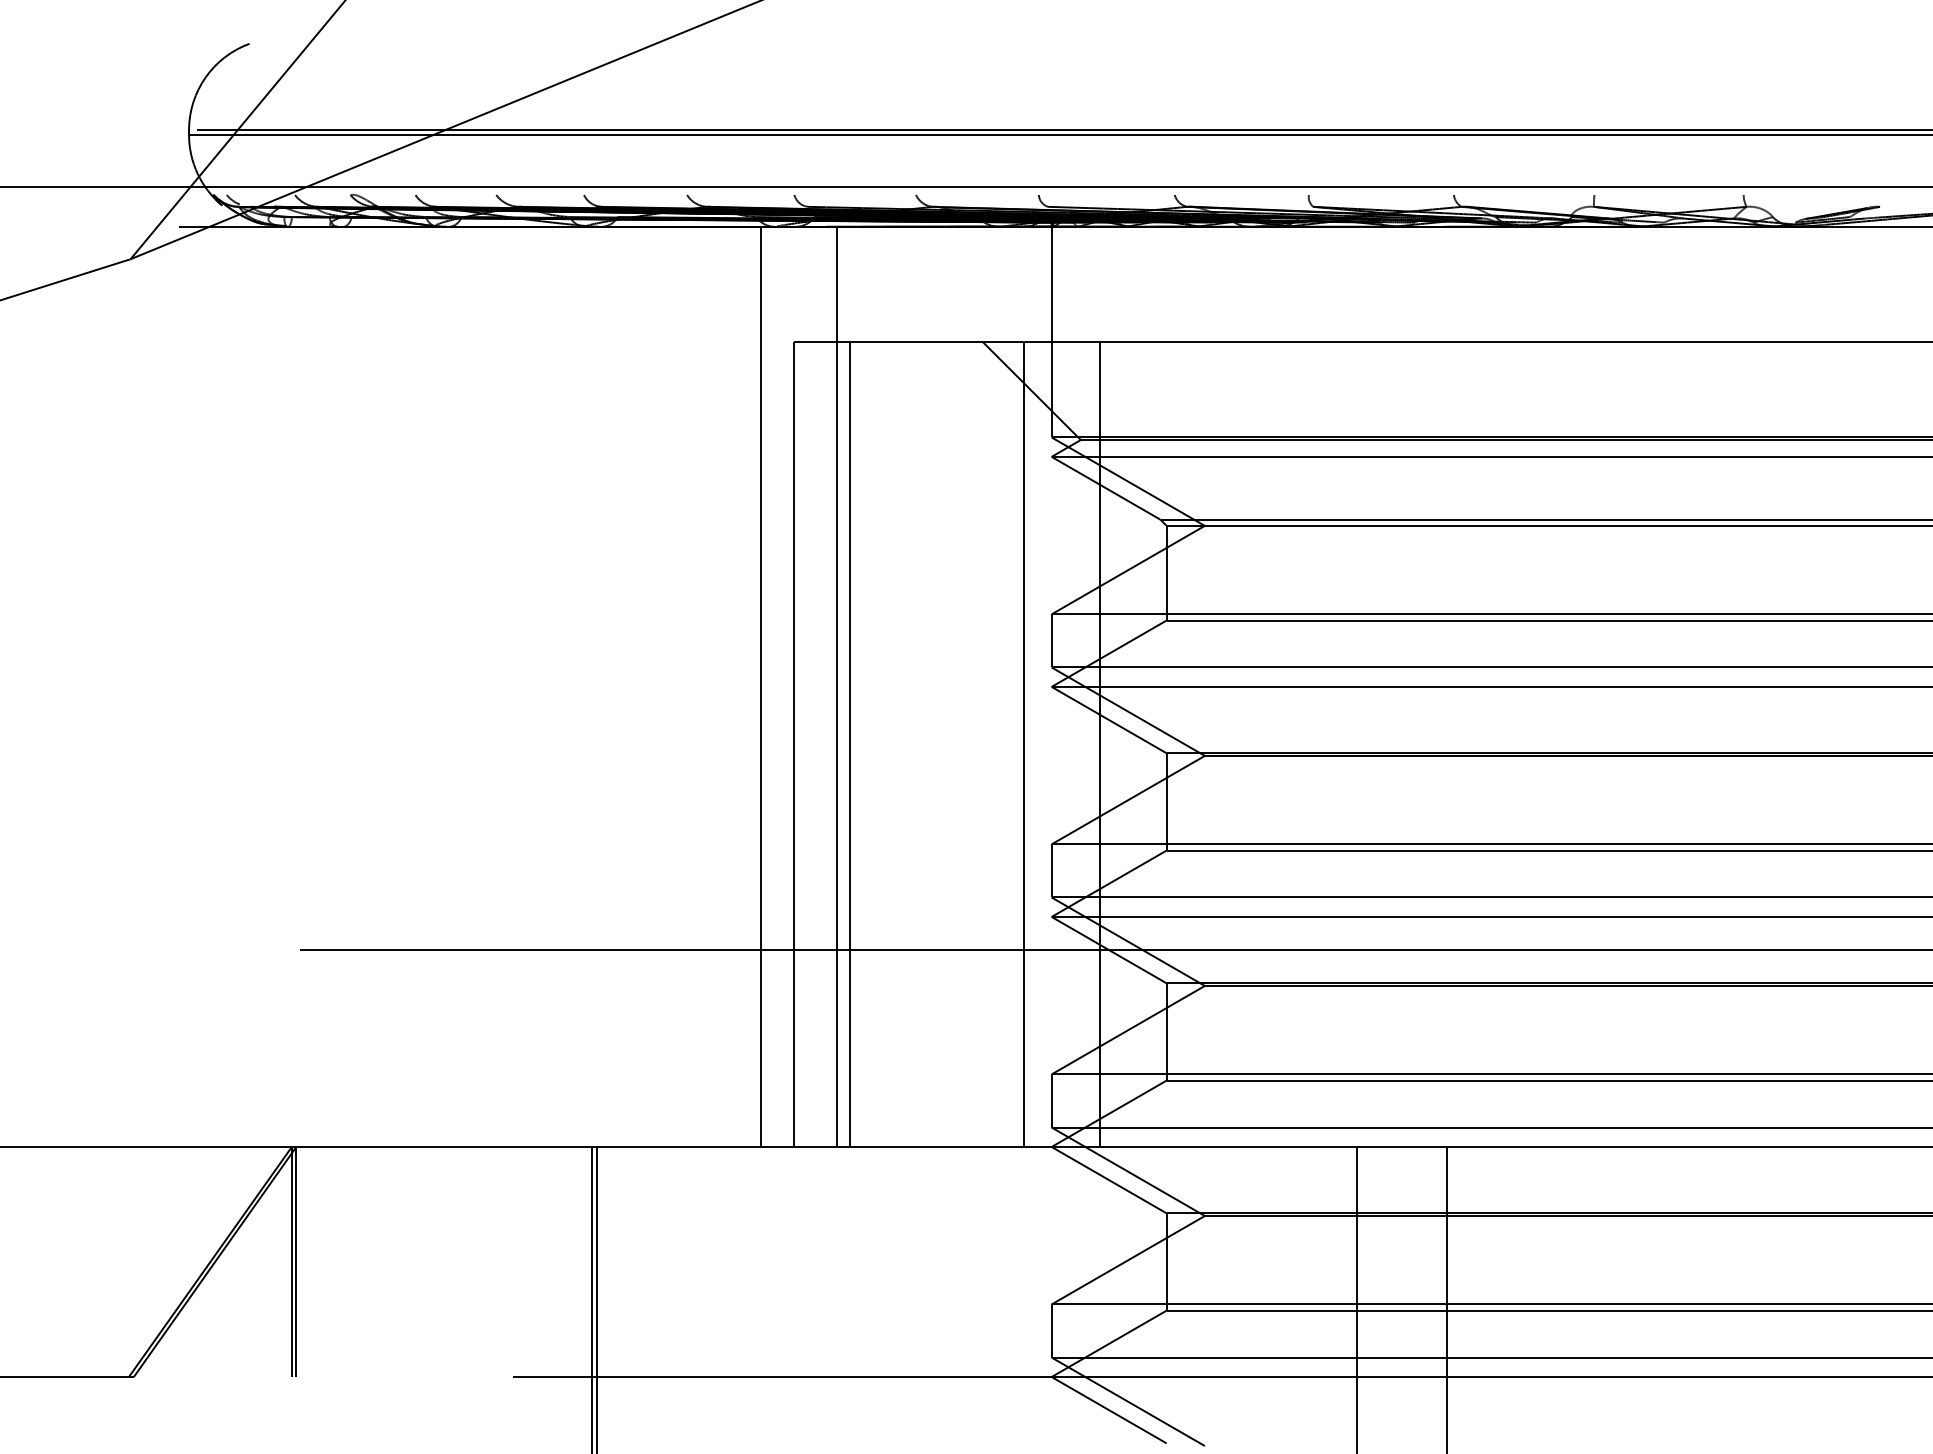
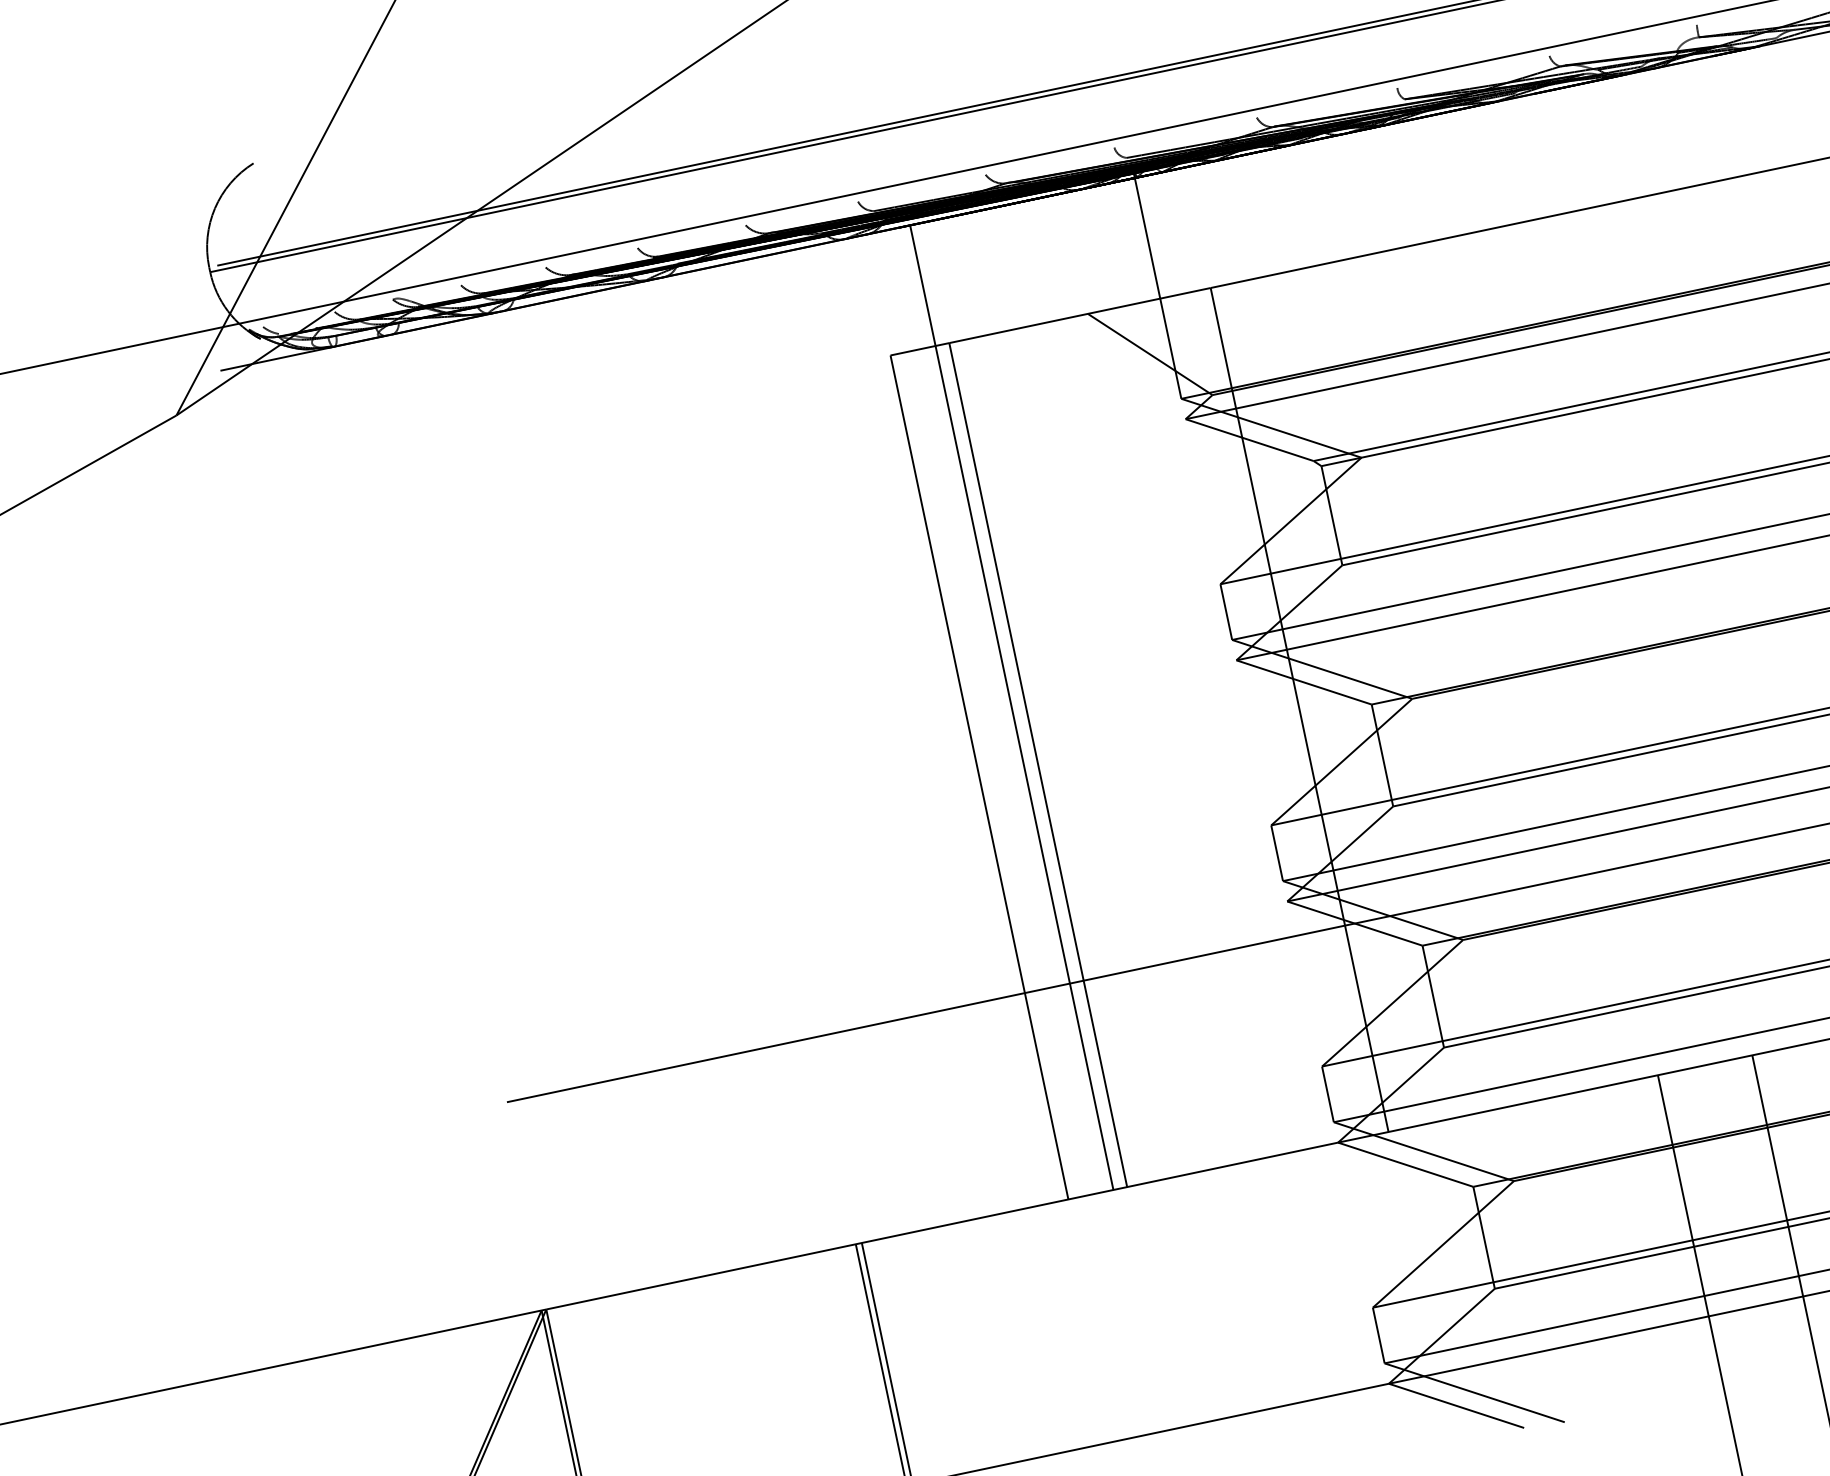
line: (760, 686) -> (931, 724), removed
line: (1023, 743) -> (1219, 725), removed

